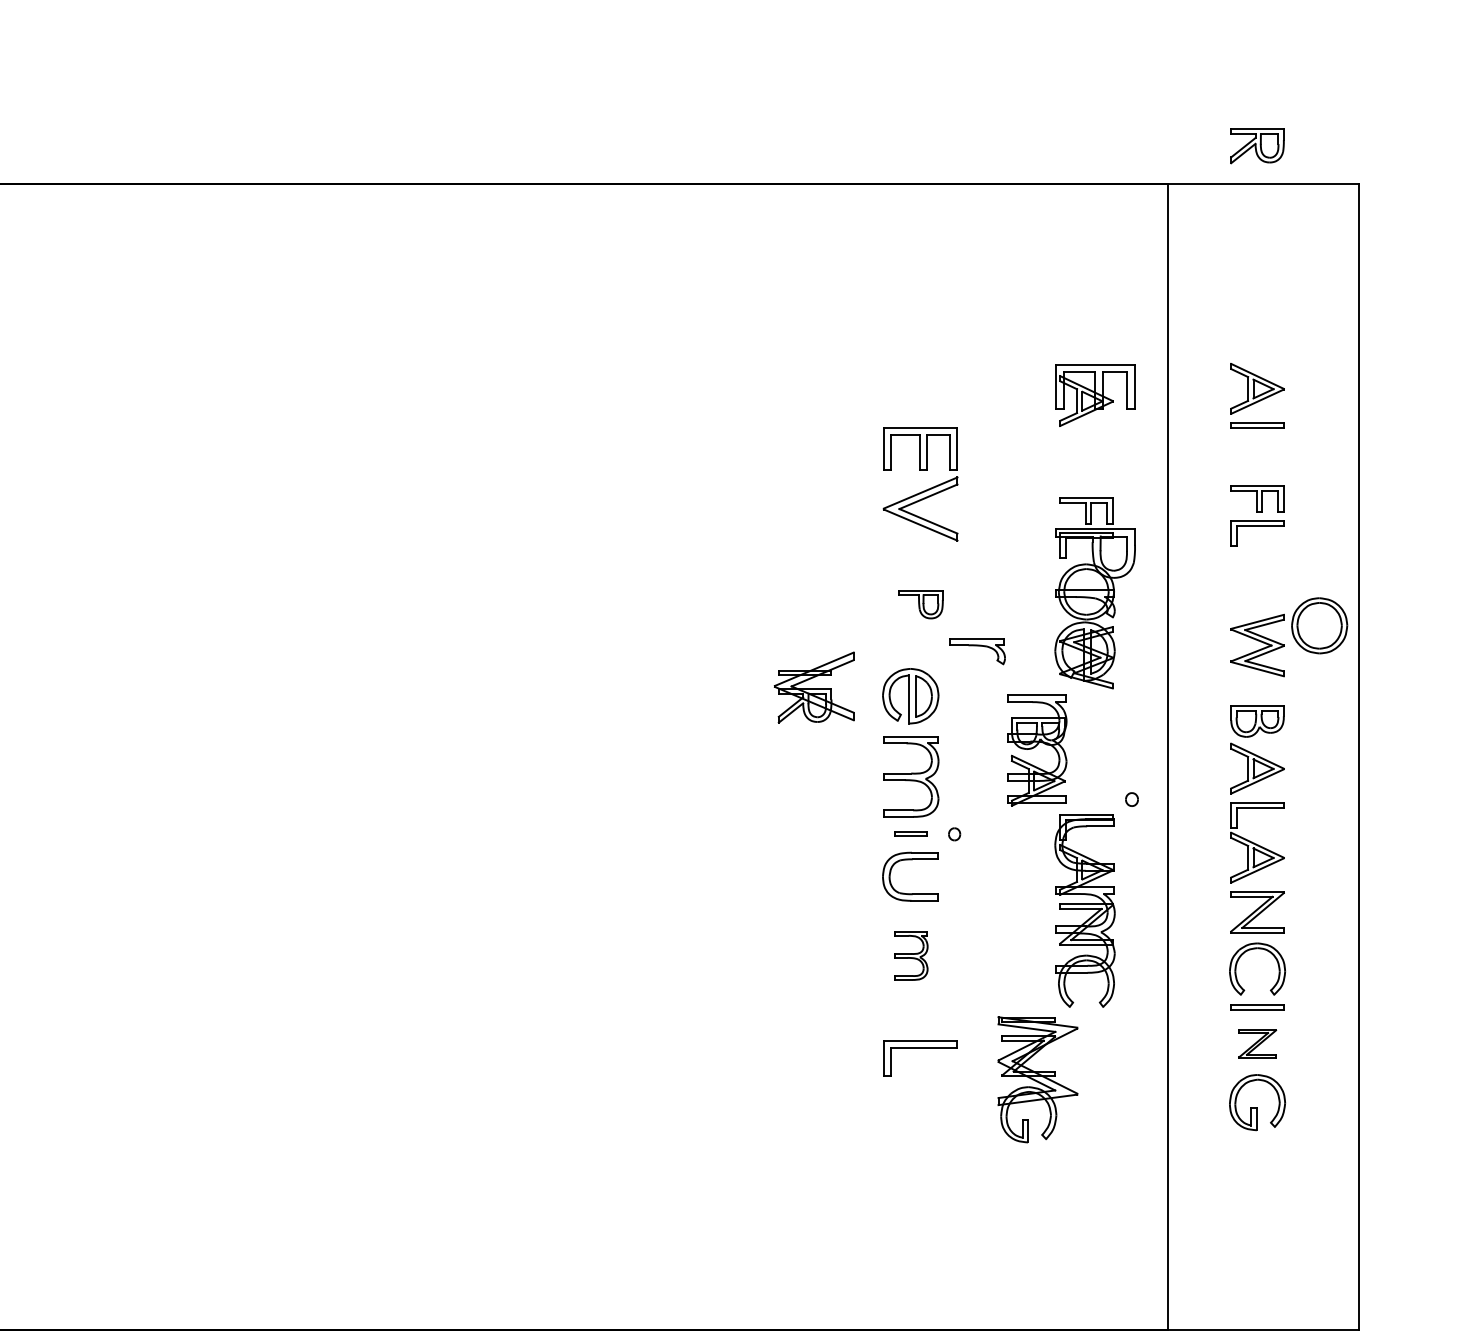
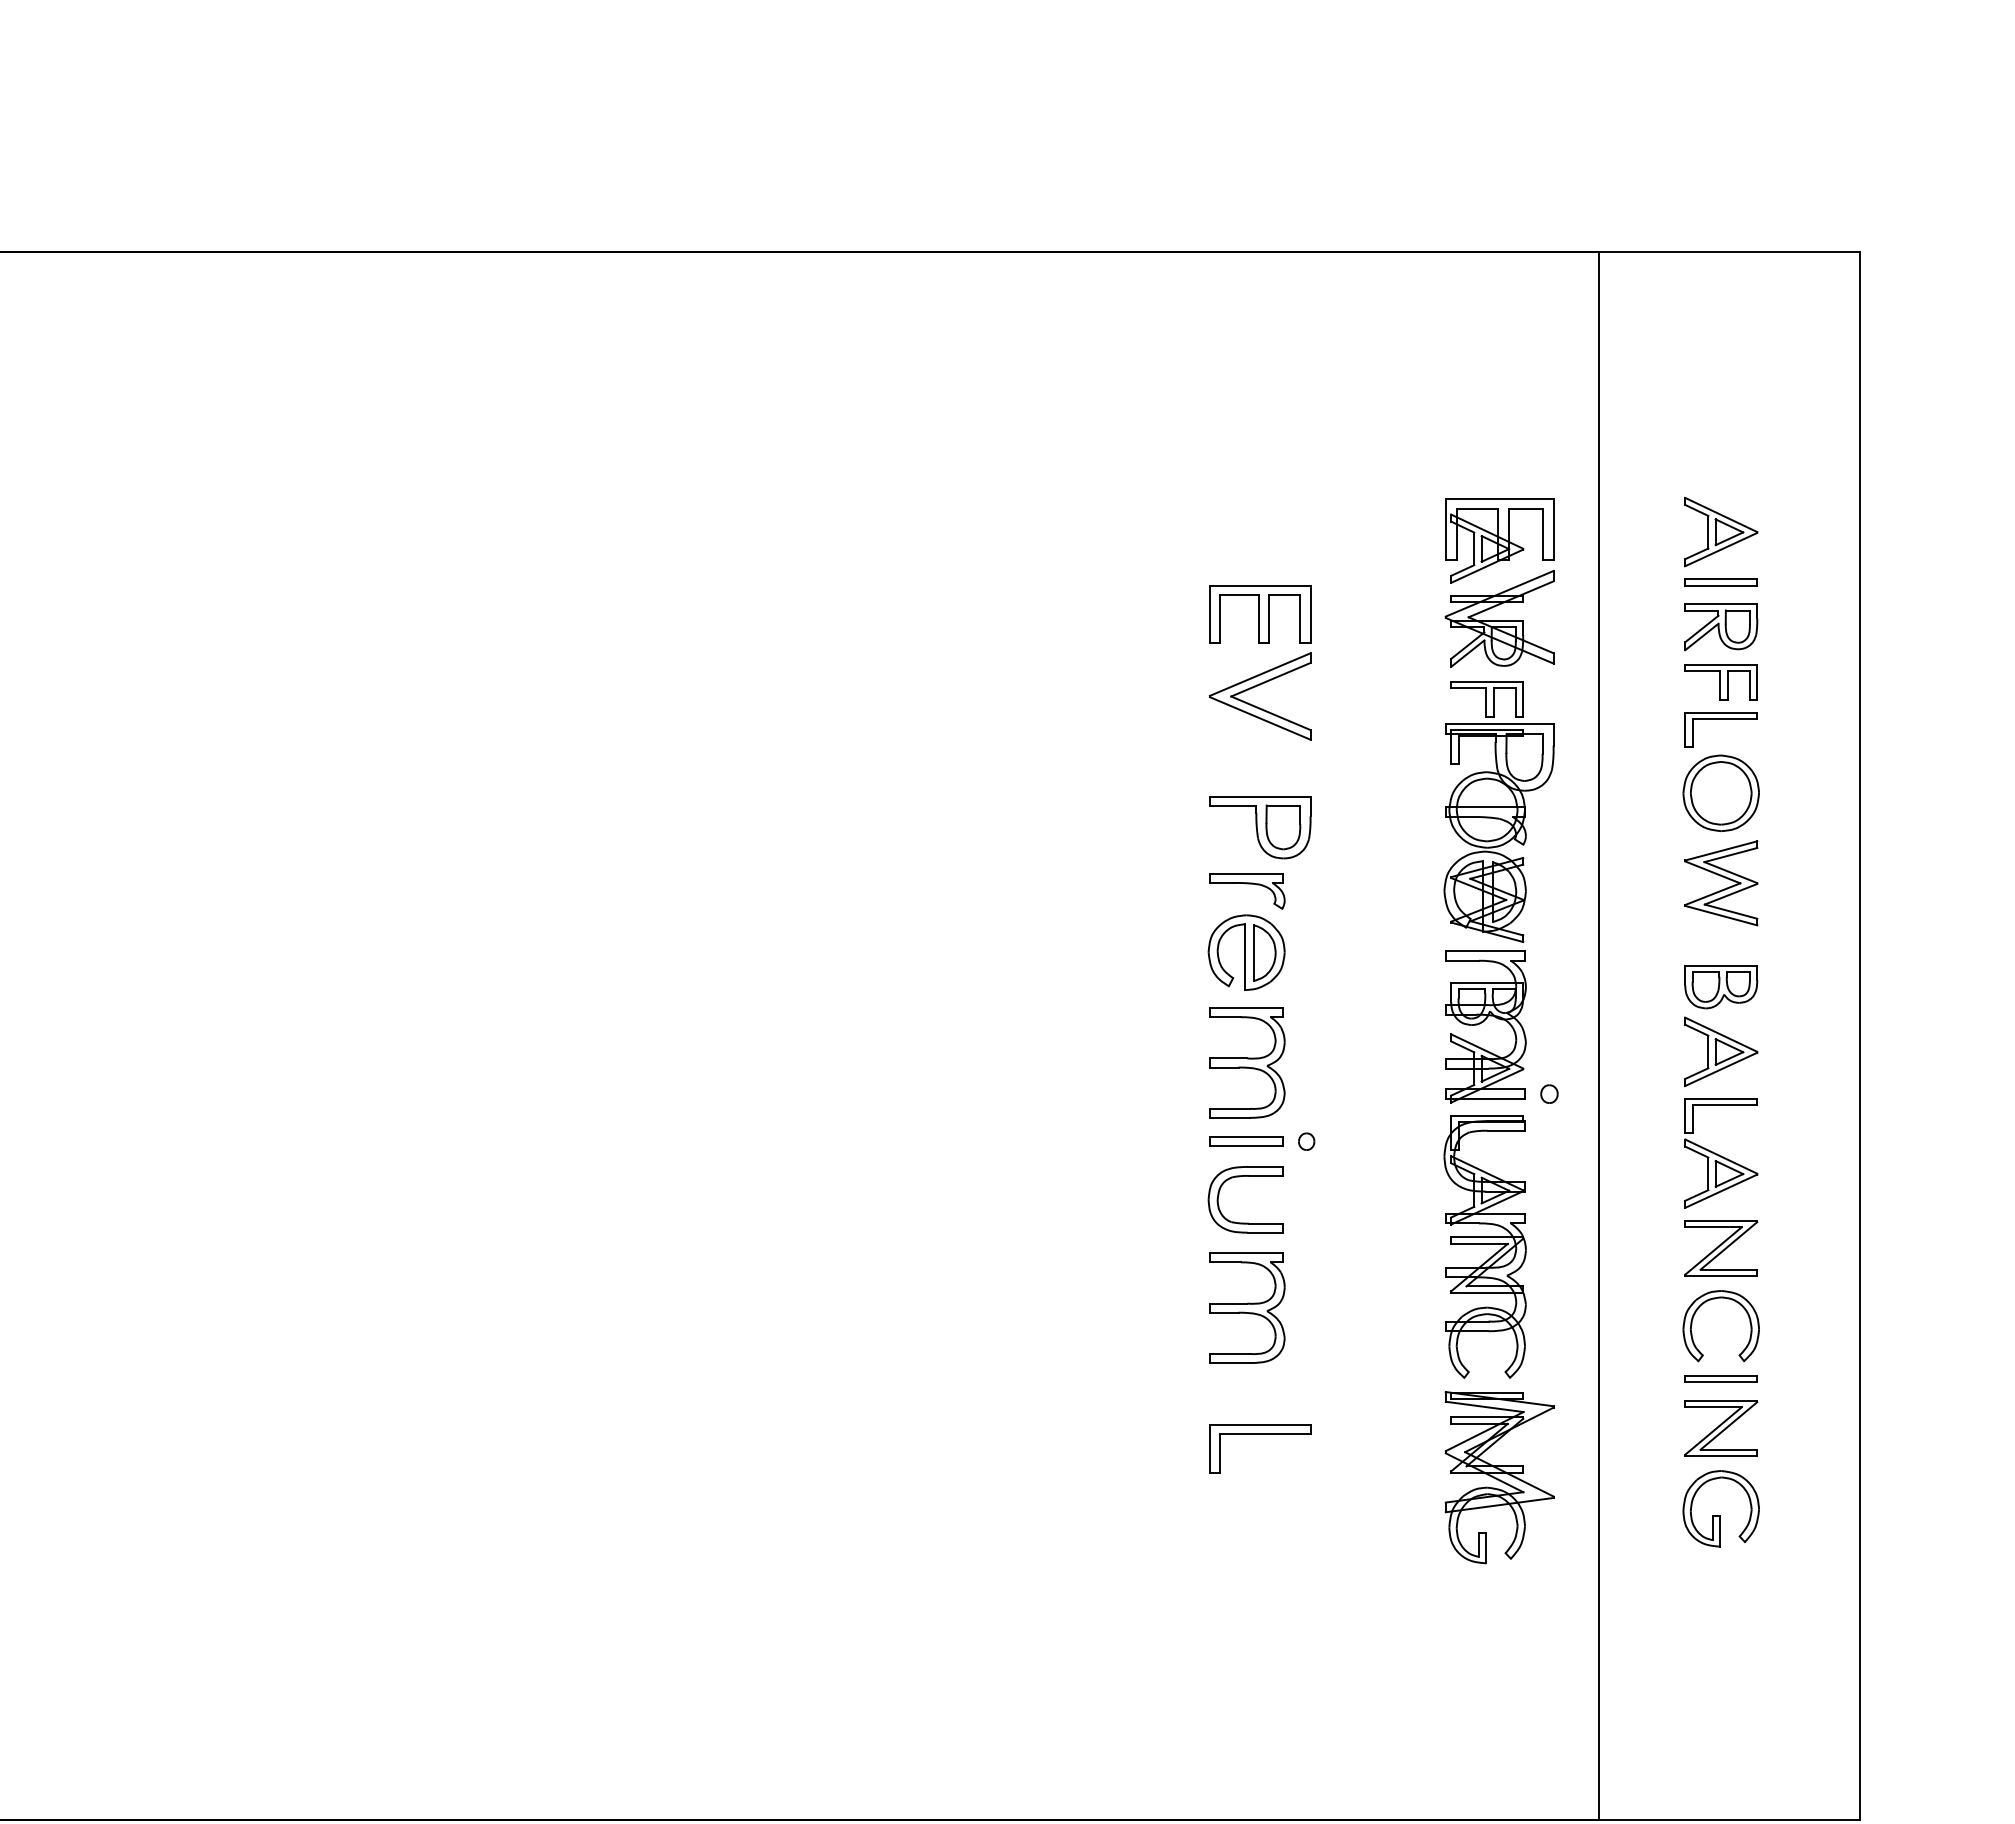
part: (1257, 146) -> (1721, 627), moved
part: (920, 604) -> (1260, 827), size x1.67
part: (1319, 625) -> (1720, 792), moved
part: (977, 646) -> (1247, 884), moved
part: (814, 687) -> (1499, 618), moved
part: (1037, 750) -> (1485, 1026), moved
part: (910, 834) -> (1246, 1141), size x1.67
part: (911, 955) -> (1247, 1307), size x1.67
part: (1257, 1043) -> (1721, 1428), size x1.43
part: (1037, 1079) -> (1499, 1477), moved

